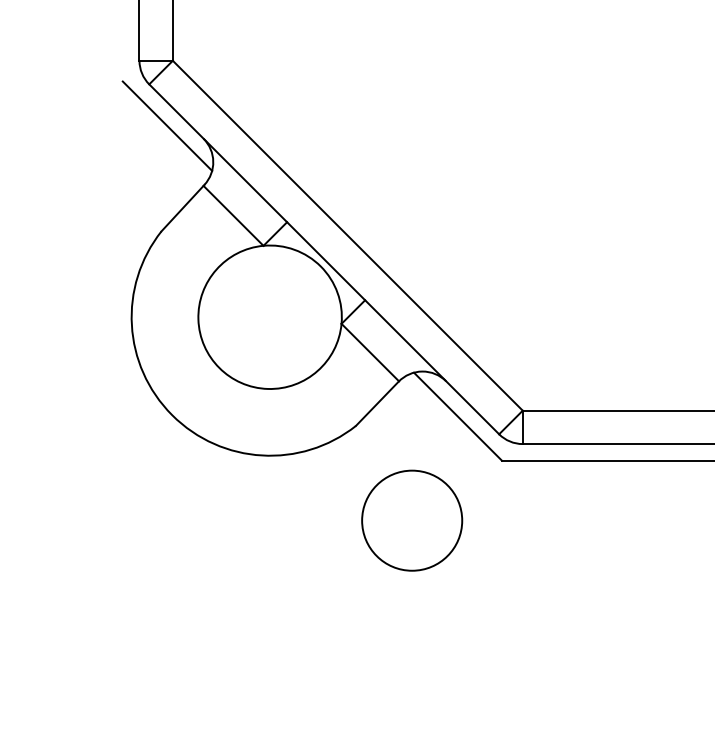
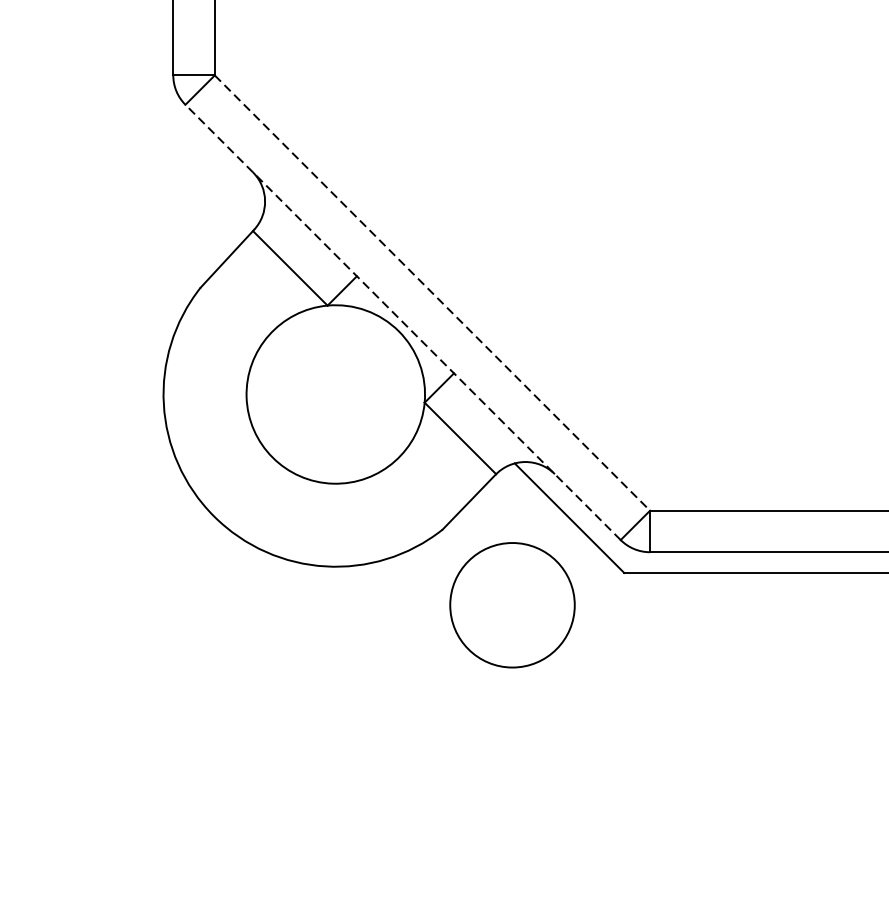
line: (167, 125) -> (208, 155), removed
line: (348, 236) -> (433, 294), solid -> dashed
line: (323, 258) -> (402, 321), solid -> dashed
circle: (412, 520) -> (512, 605), moved

